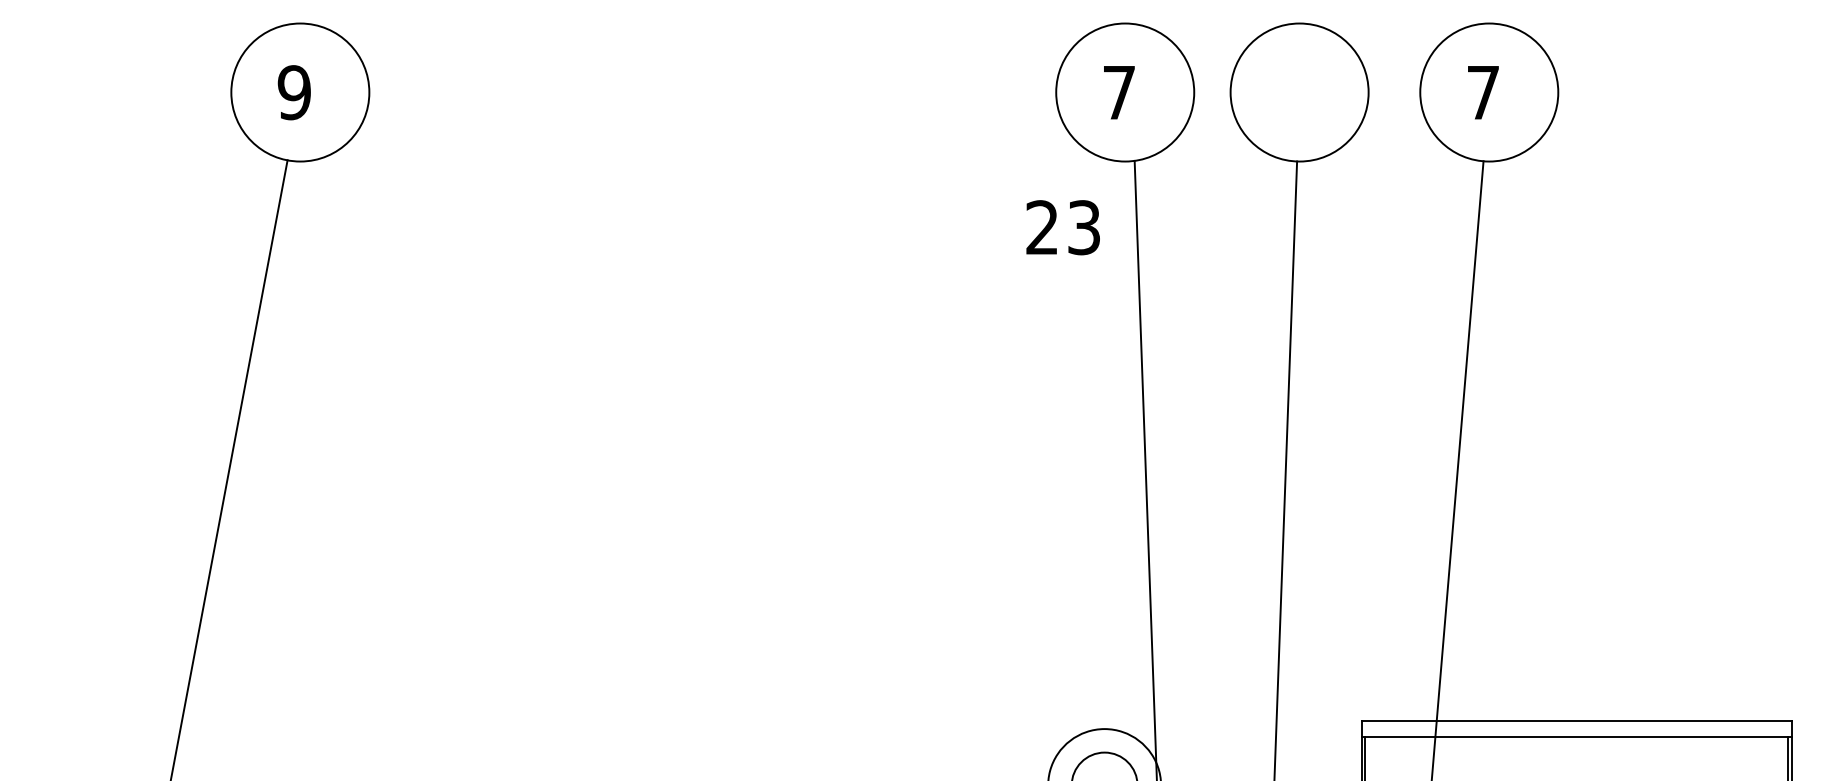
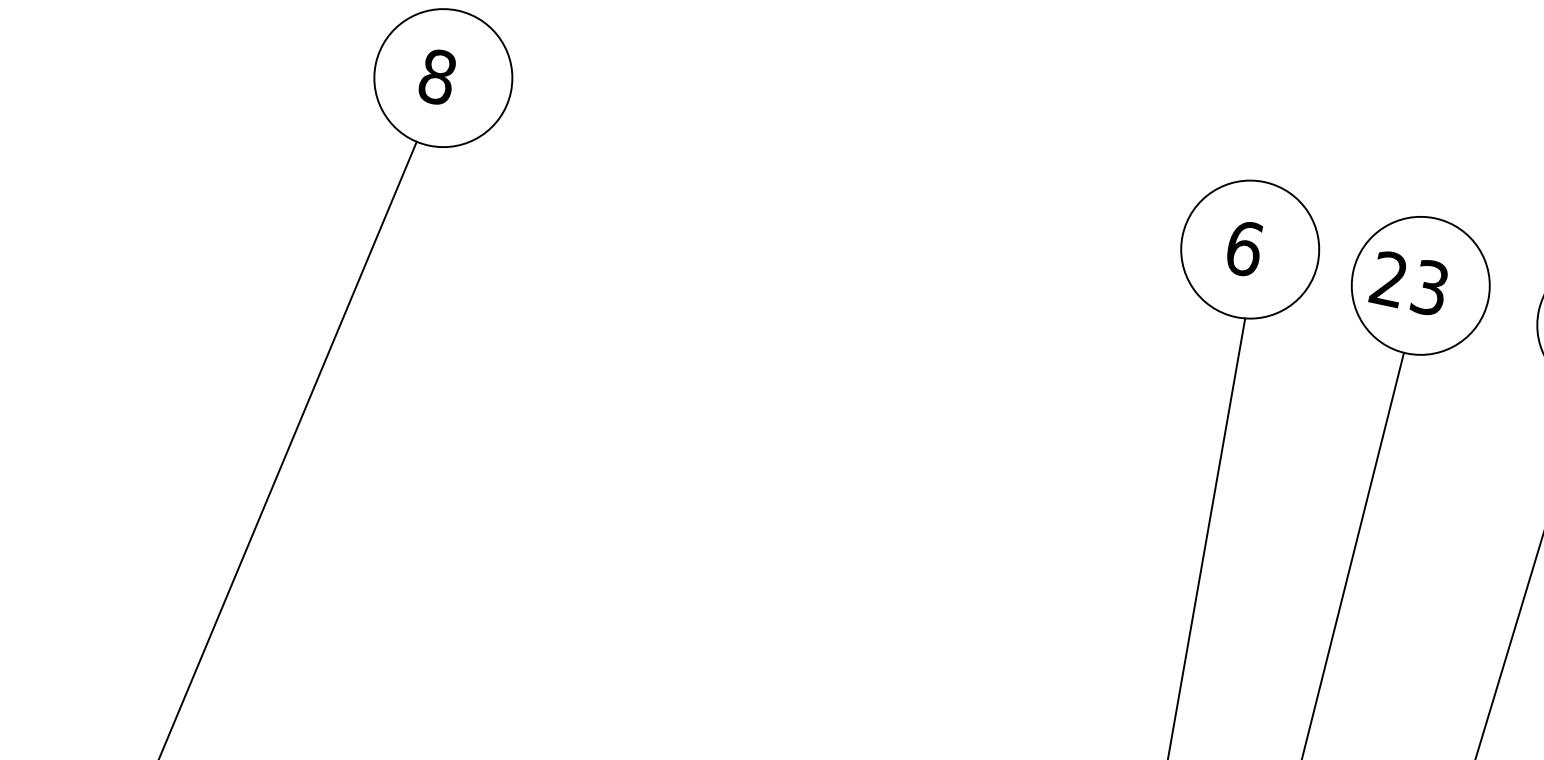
text: (293, 92) -> (436, 76), 9 -> 8
text: (1119, 92) -> (1244, 248), 7 -> 6
text: (1062, 227) -> (1408, 283), moved

